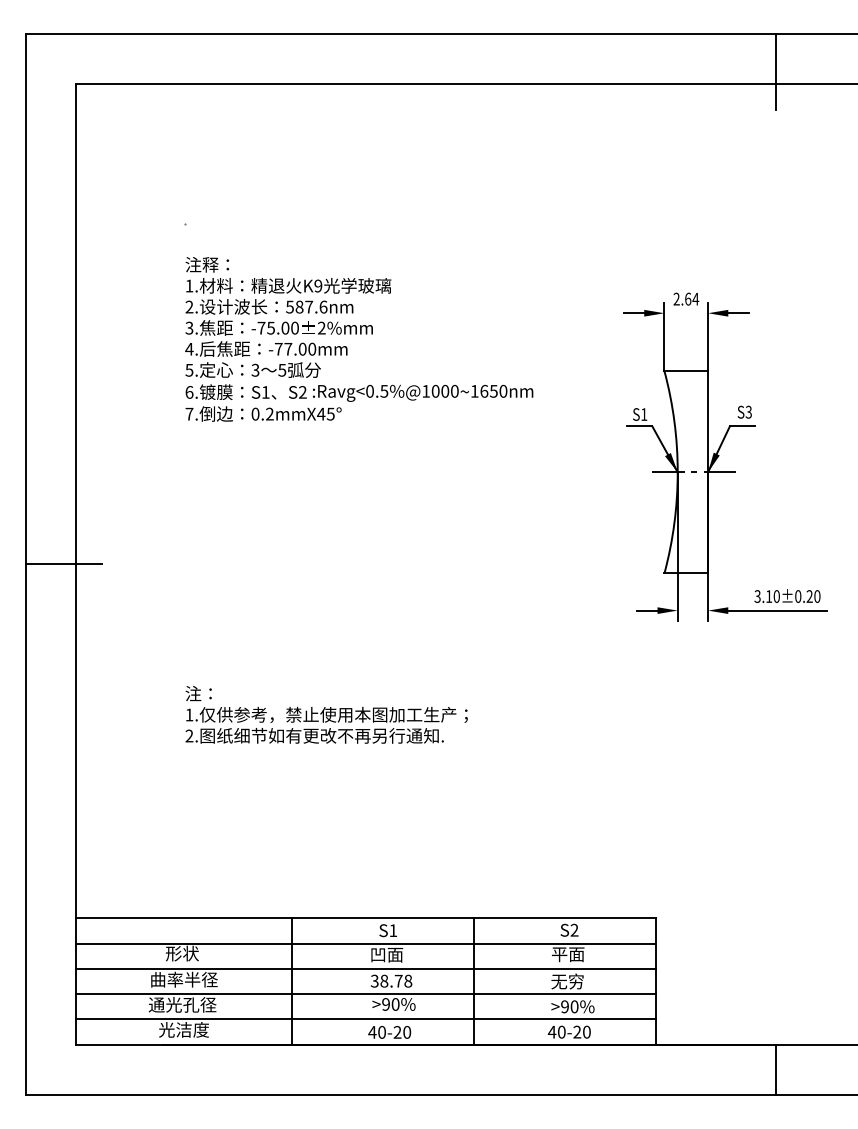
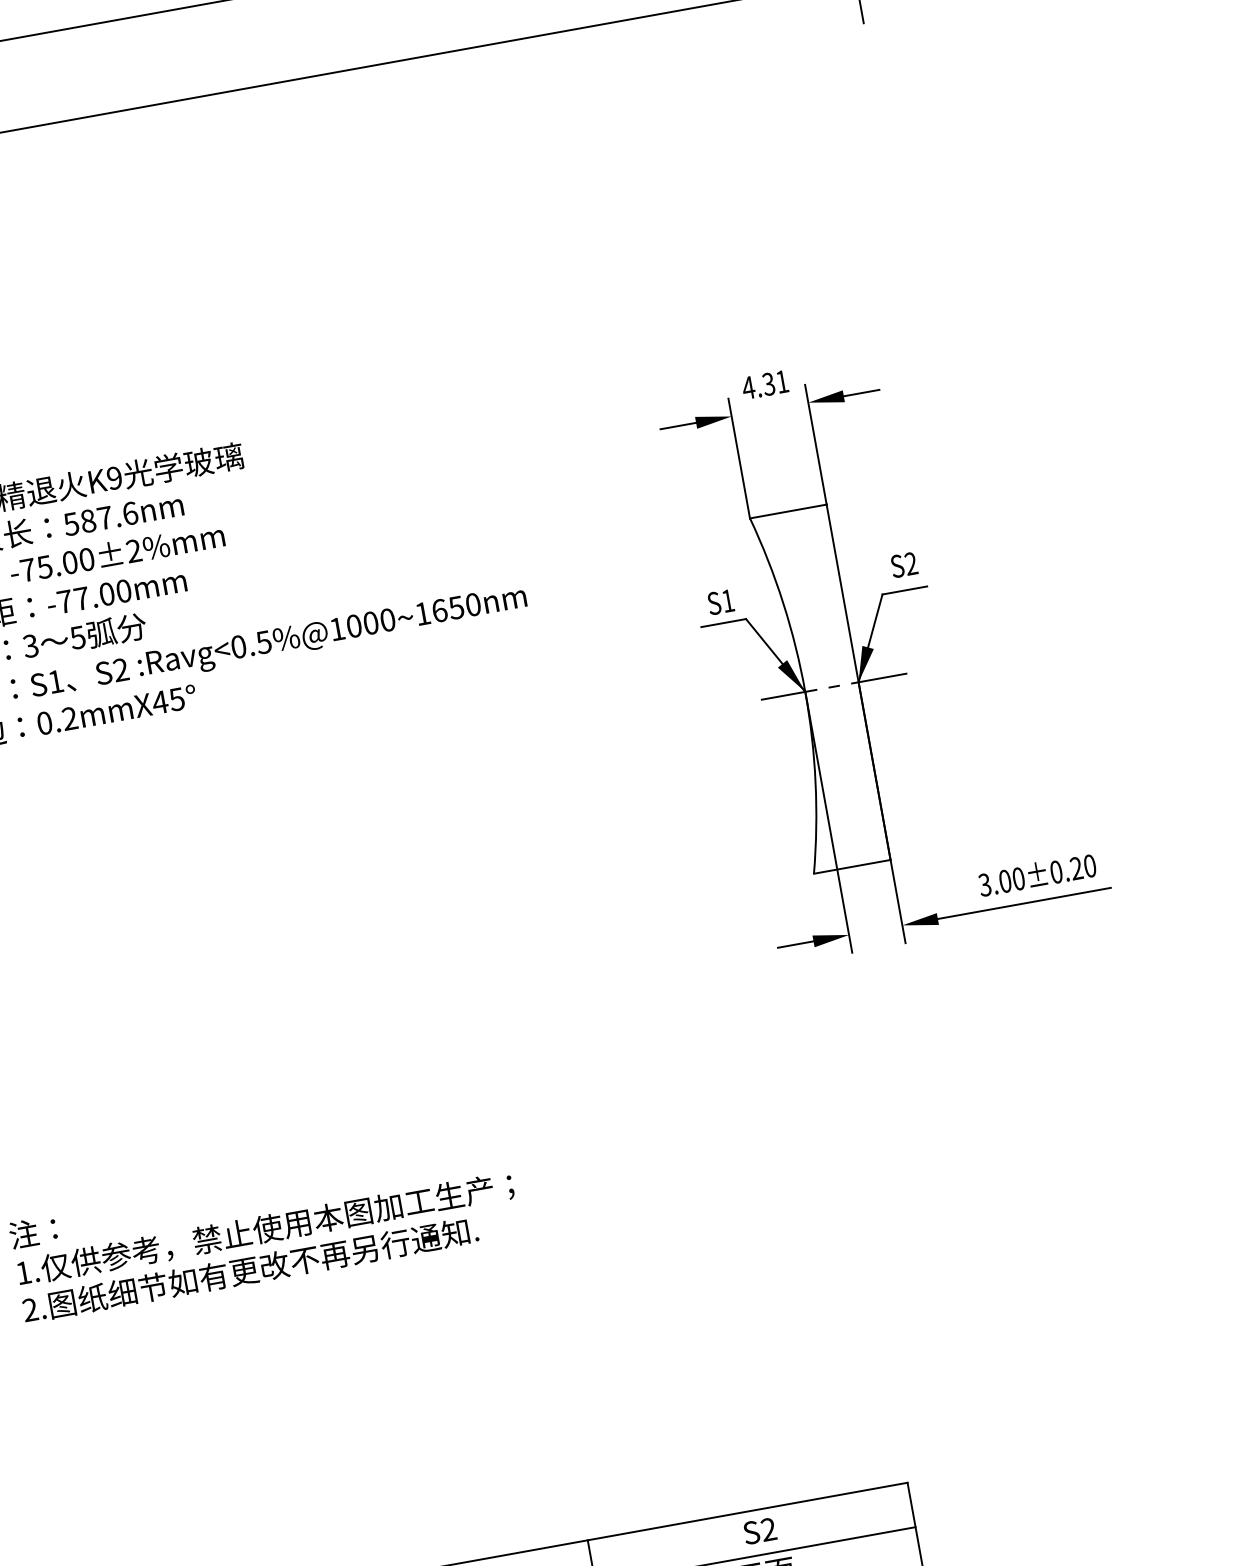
text: (686, 298) -> (765, 383), 2.64 -> 4.31
text: (748, 412) -> (910, 564), S3 -> S2
text: (769, 596) -> (1005, 881), 3.10±0.20 -> 3.00±0.20

